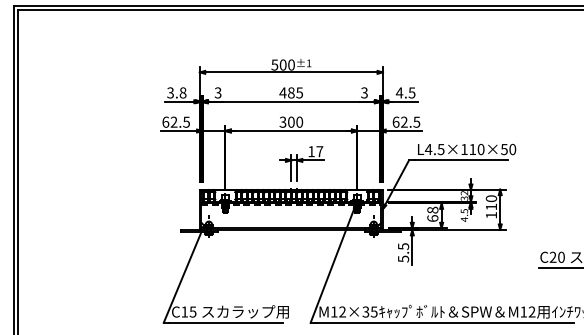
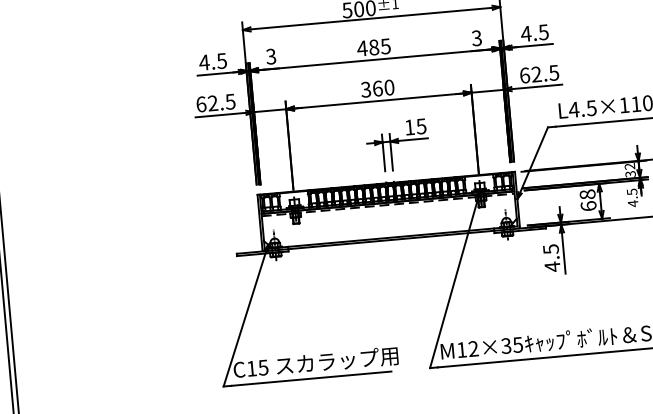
text: (176, 92) -> (212, 61), 3.8 -> 4.5
text: (291, 121) -> (377, 87), 300 -> 360
text: (319, 151) -> (420, 126), 17 -> 15
text: (403, 258) -> (552, 266), 5.5 -> 4.5

